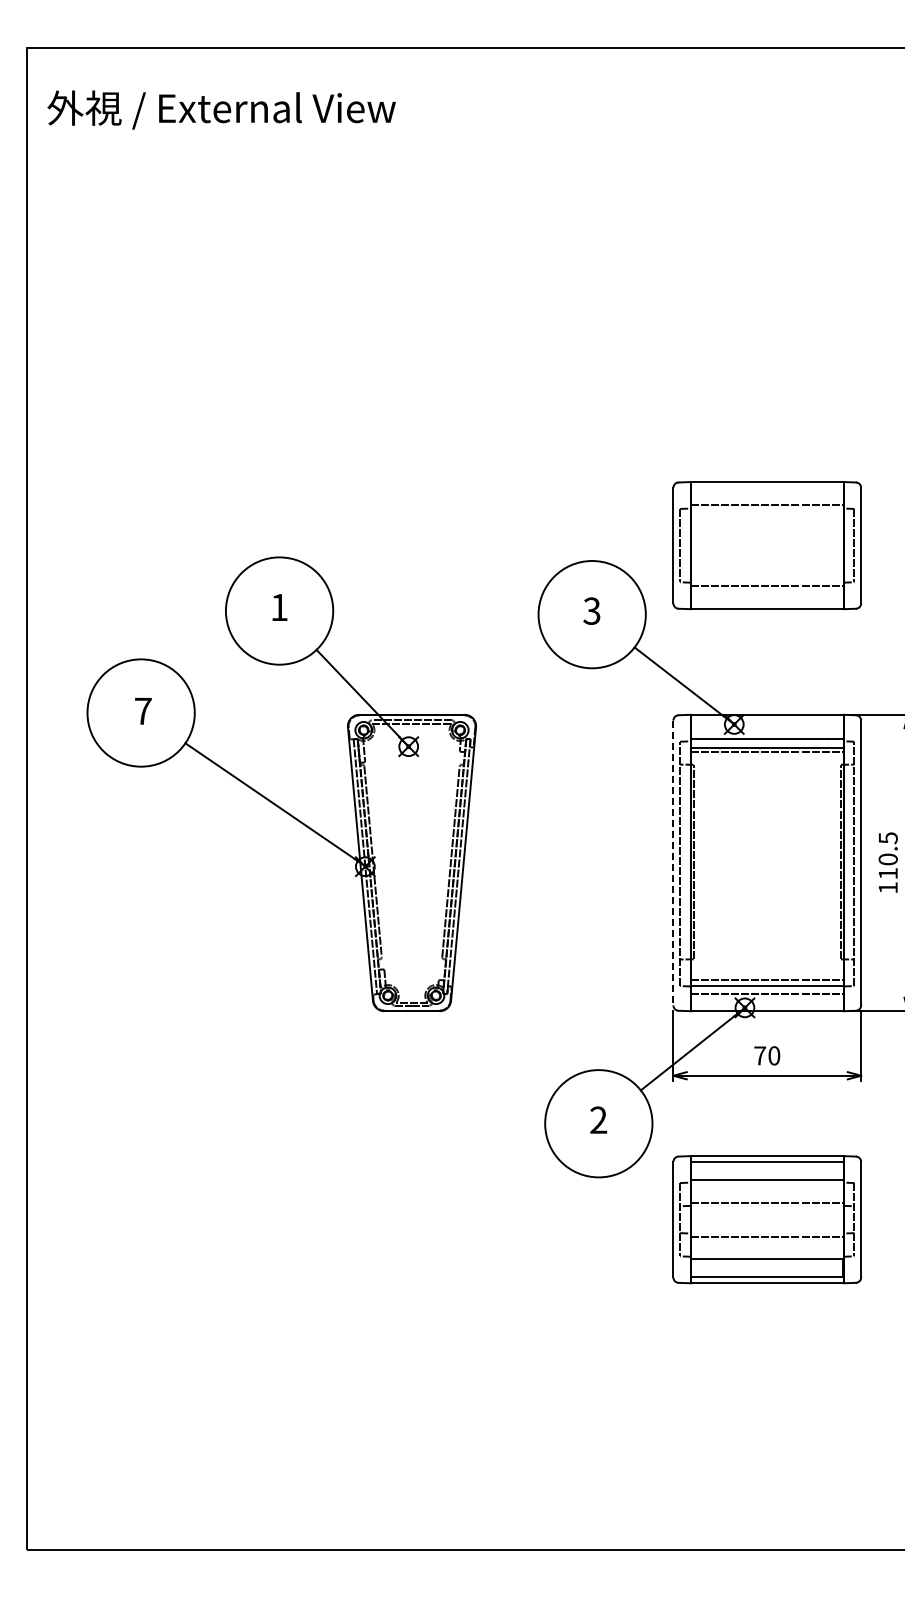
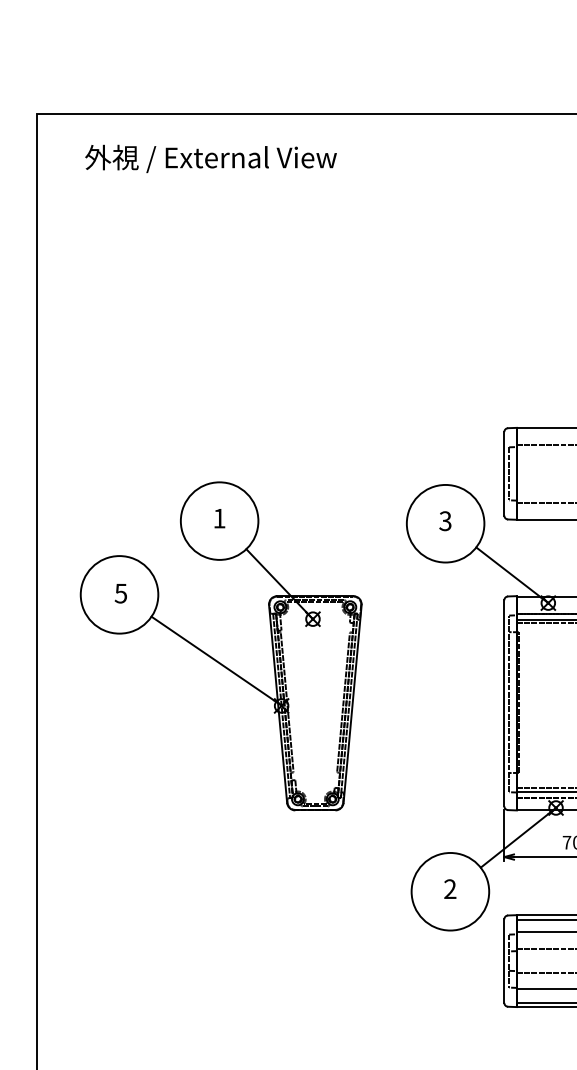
text: (221, 109) -> (210, 158), moved
text: (142, 711) -> (120, 593), 7 -> 5
line: (673, 863) -> (504, 703), dashed -> solid

